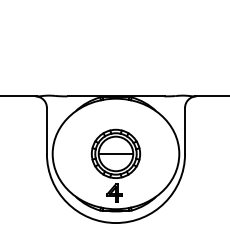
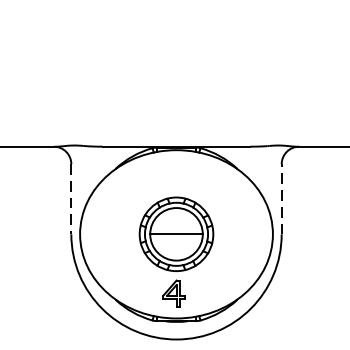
line: (185, 130) -> (282, 198), solid -> dashed
line: (46, 131) -> (70, 200), solid -> dashed

